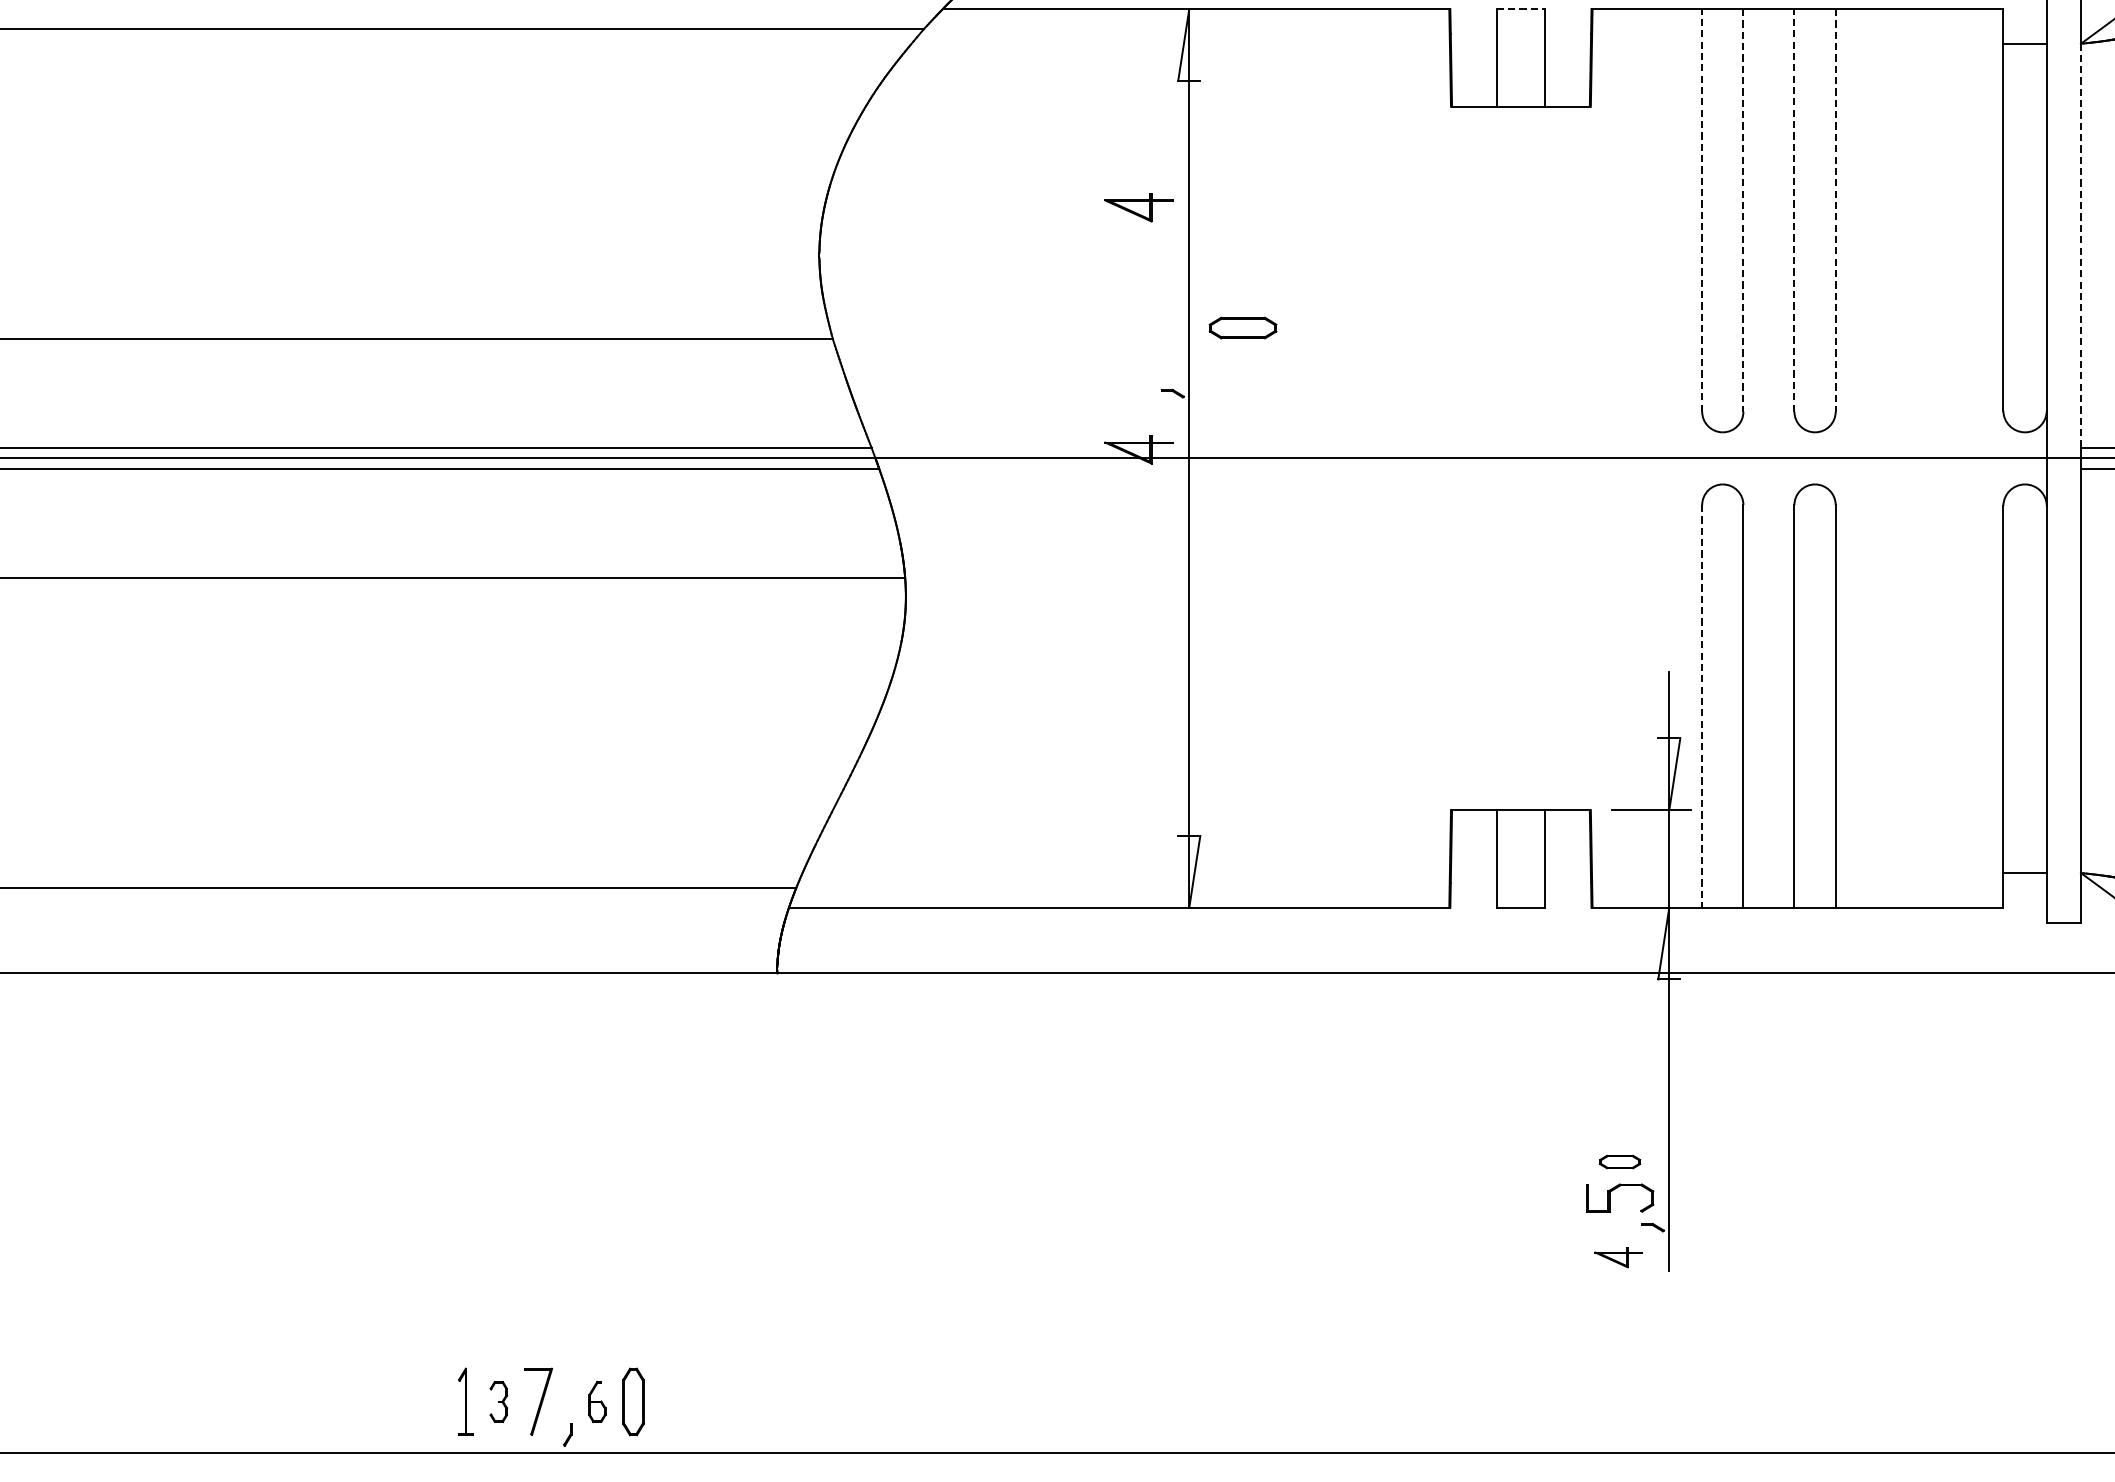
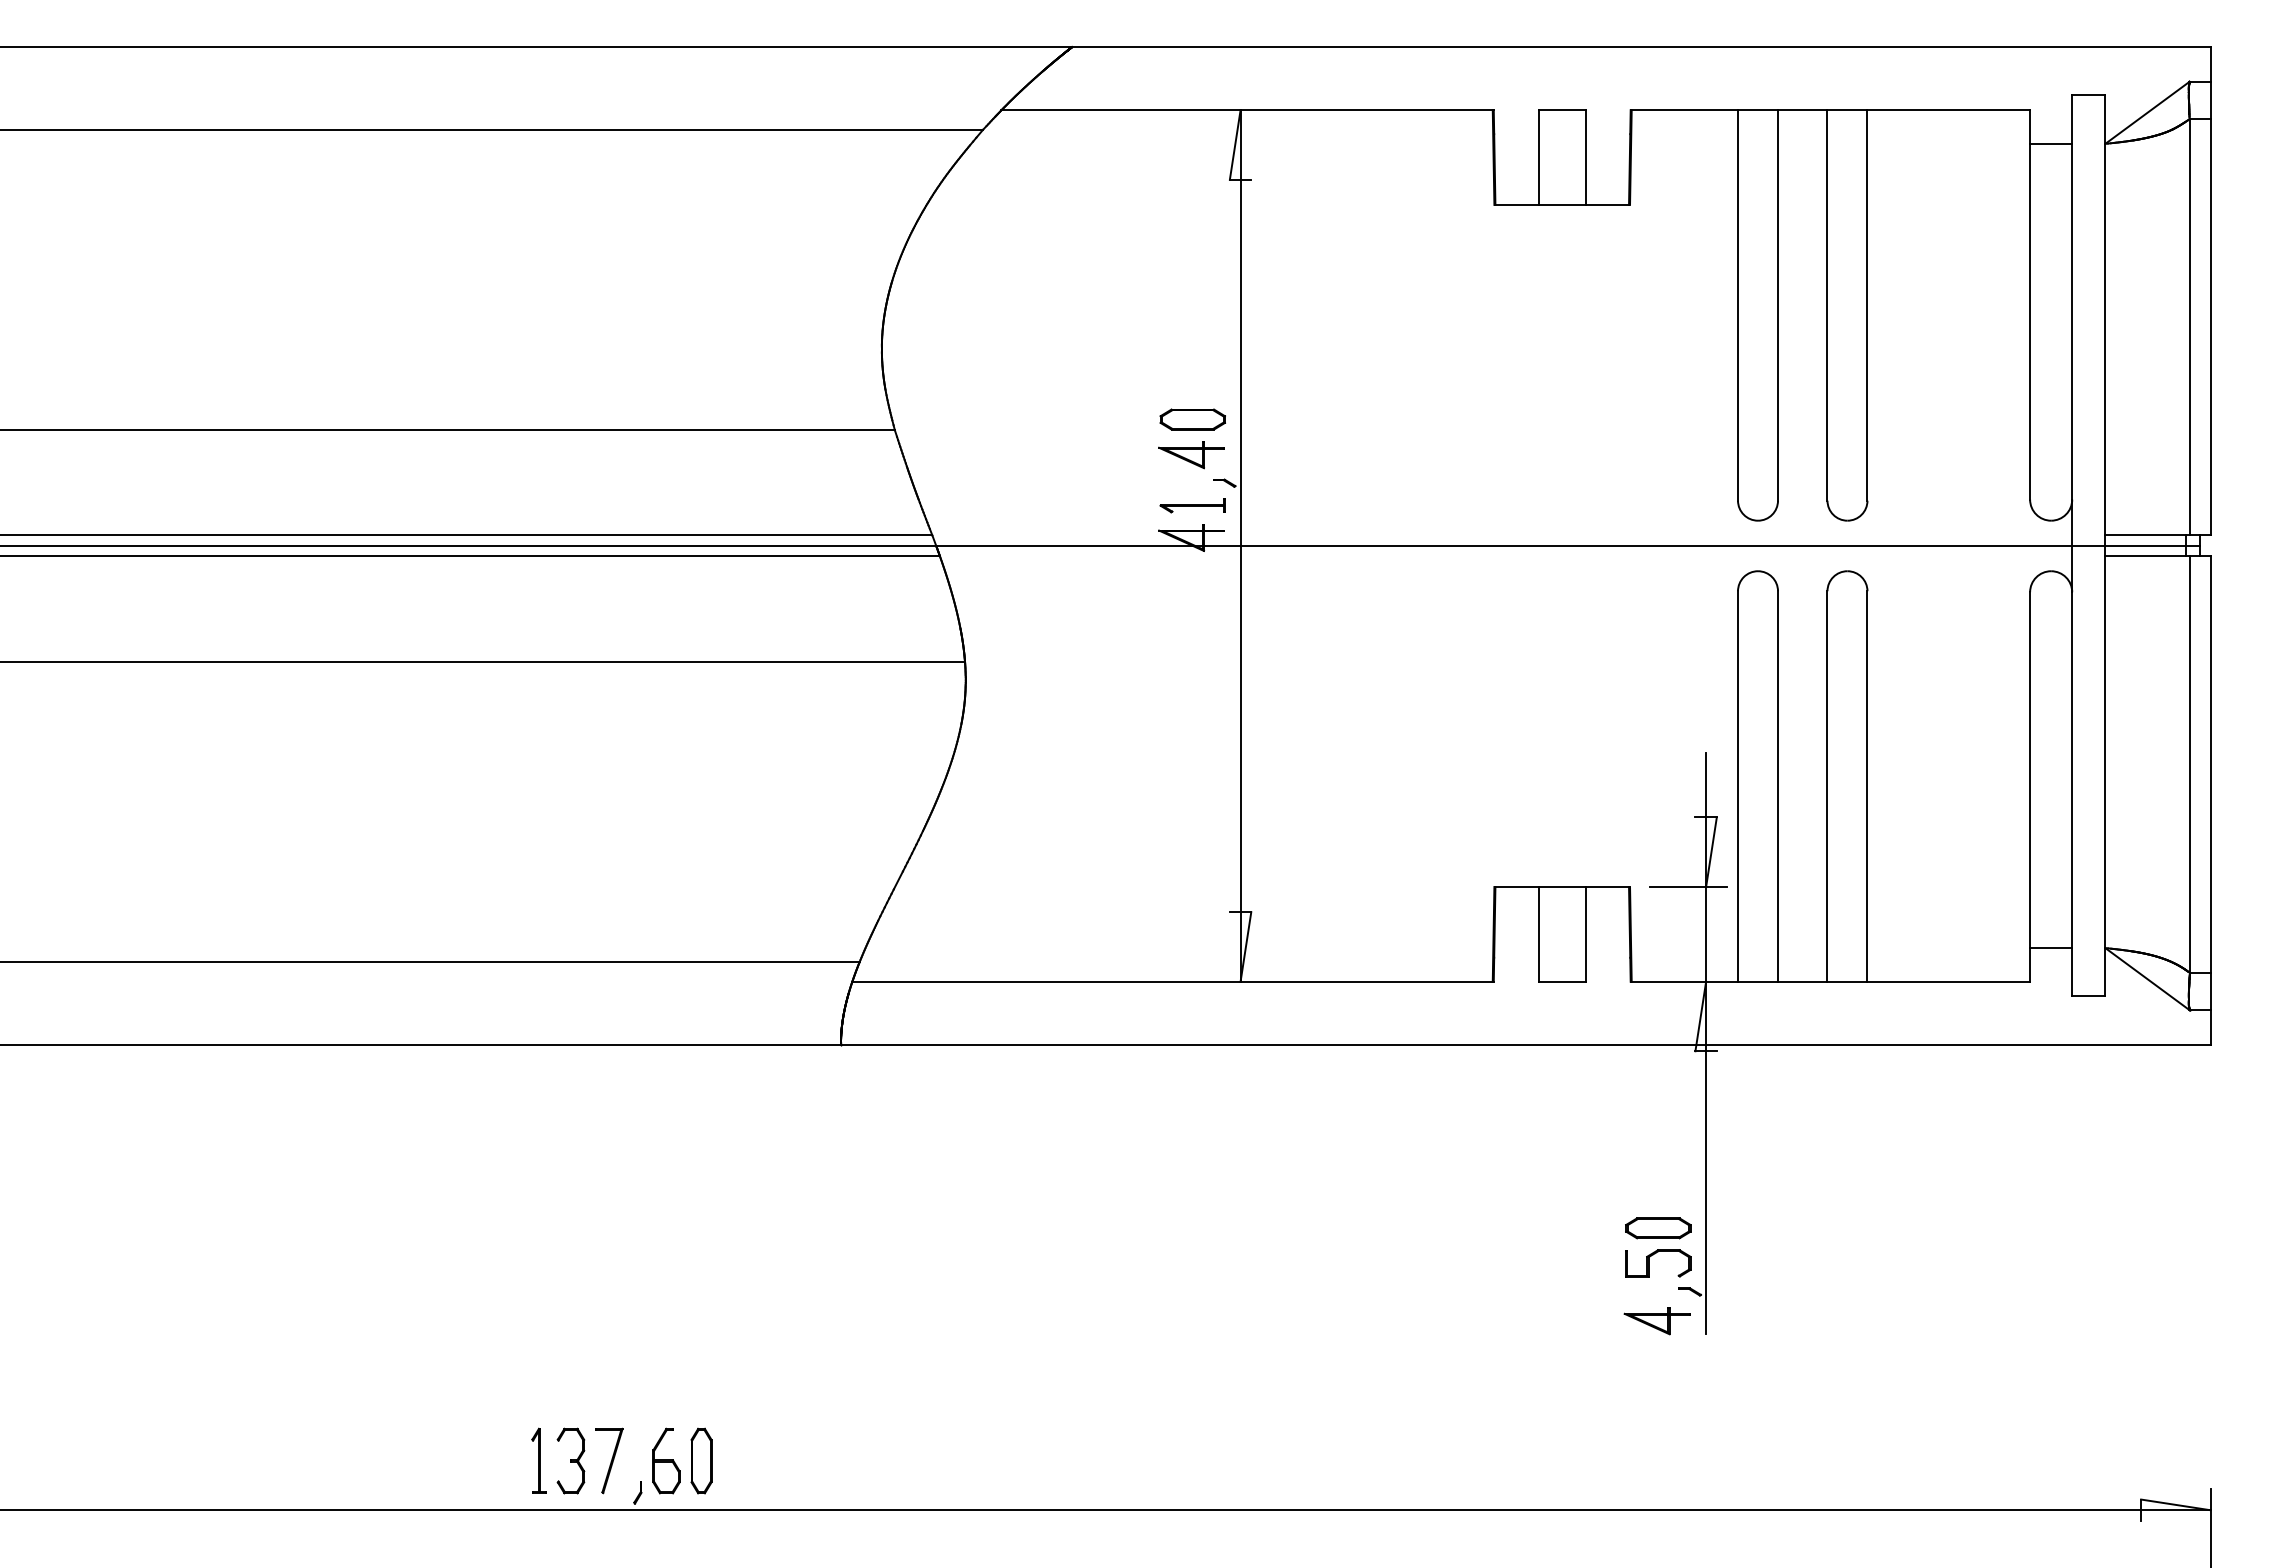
line: (1521, 9) -> (1562, 110), dashed -> solid
part: (1138, 208) -> (1191, 455), moved
line: (1702, 209) -> (1738, 304), dashed -> solid
line: (1794, 209) -> (1827, 304), dashed -> solid
line: (1743, 210) -> (1778, 305), dashed -> solid
line: (1835, 210) -> (1867, 305), dashed -> solid
line: (2081, 245) -> (2105, 339), dashed -> solid
part: (1242, 328) -> (1192, 419), moved
part: (1139, 416) -> (1192, 505), added
line: (1702, 706) -> (1738, 786), dashed -> solid
part: (1620, 1162) -> (1658, 1228), size x1.67
part: (1618, 1258) -> (1656, 1321), size x1.43
part: (498, 1401) -> (570, 1460), size x1.67
part: (597, 1401) -> (666, 1460), size x1.67

